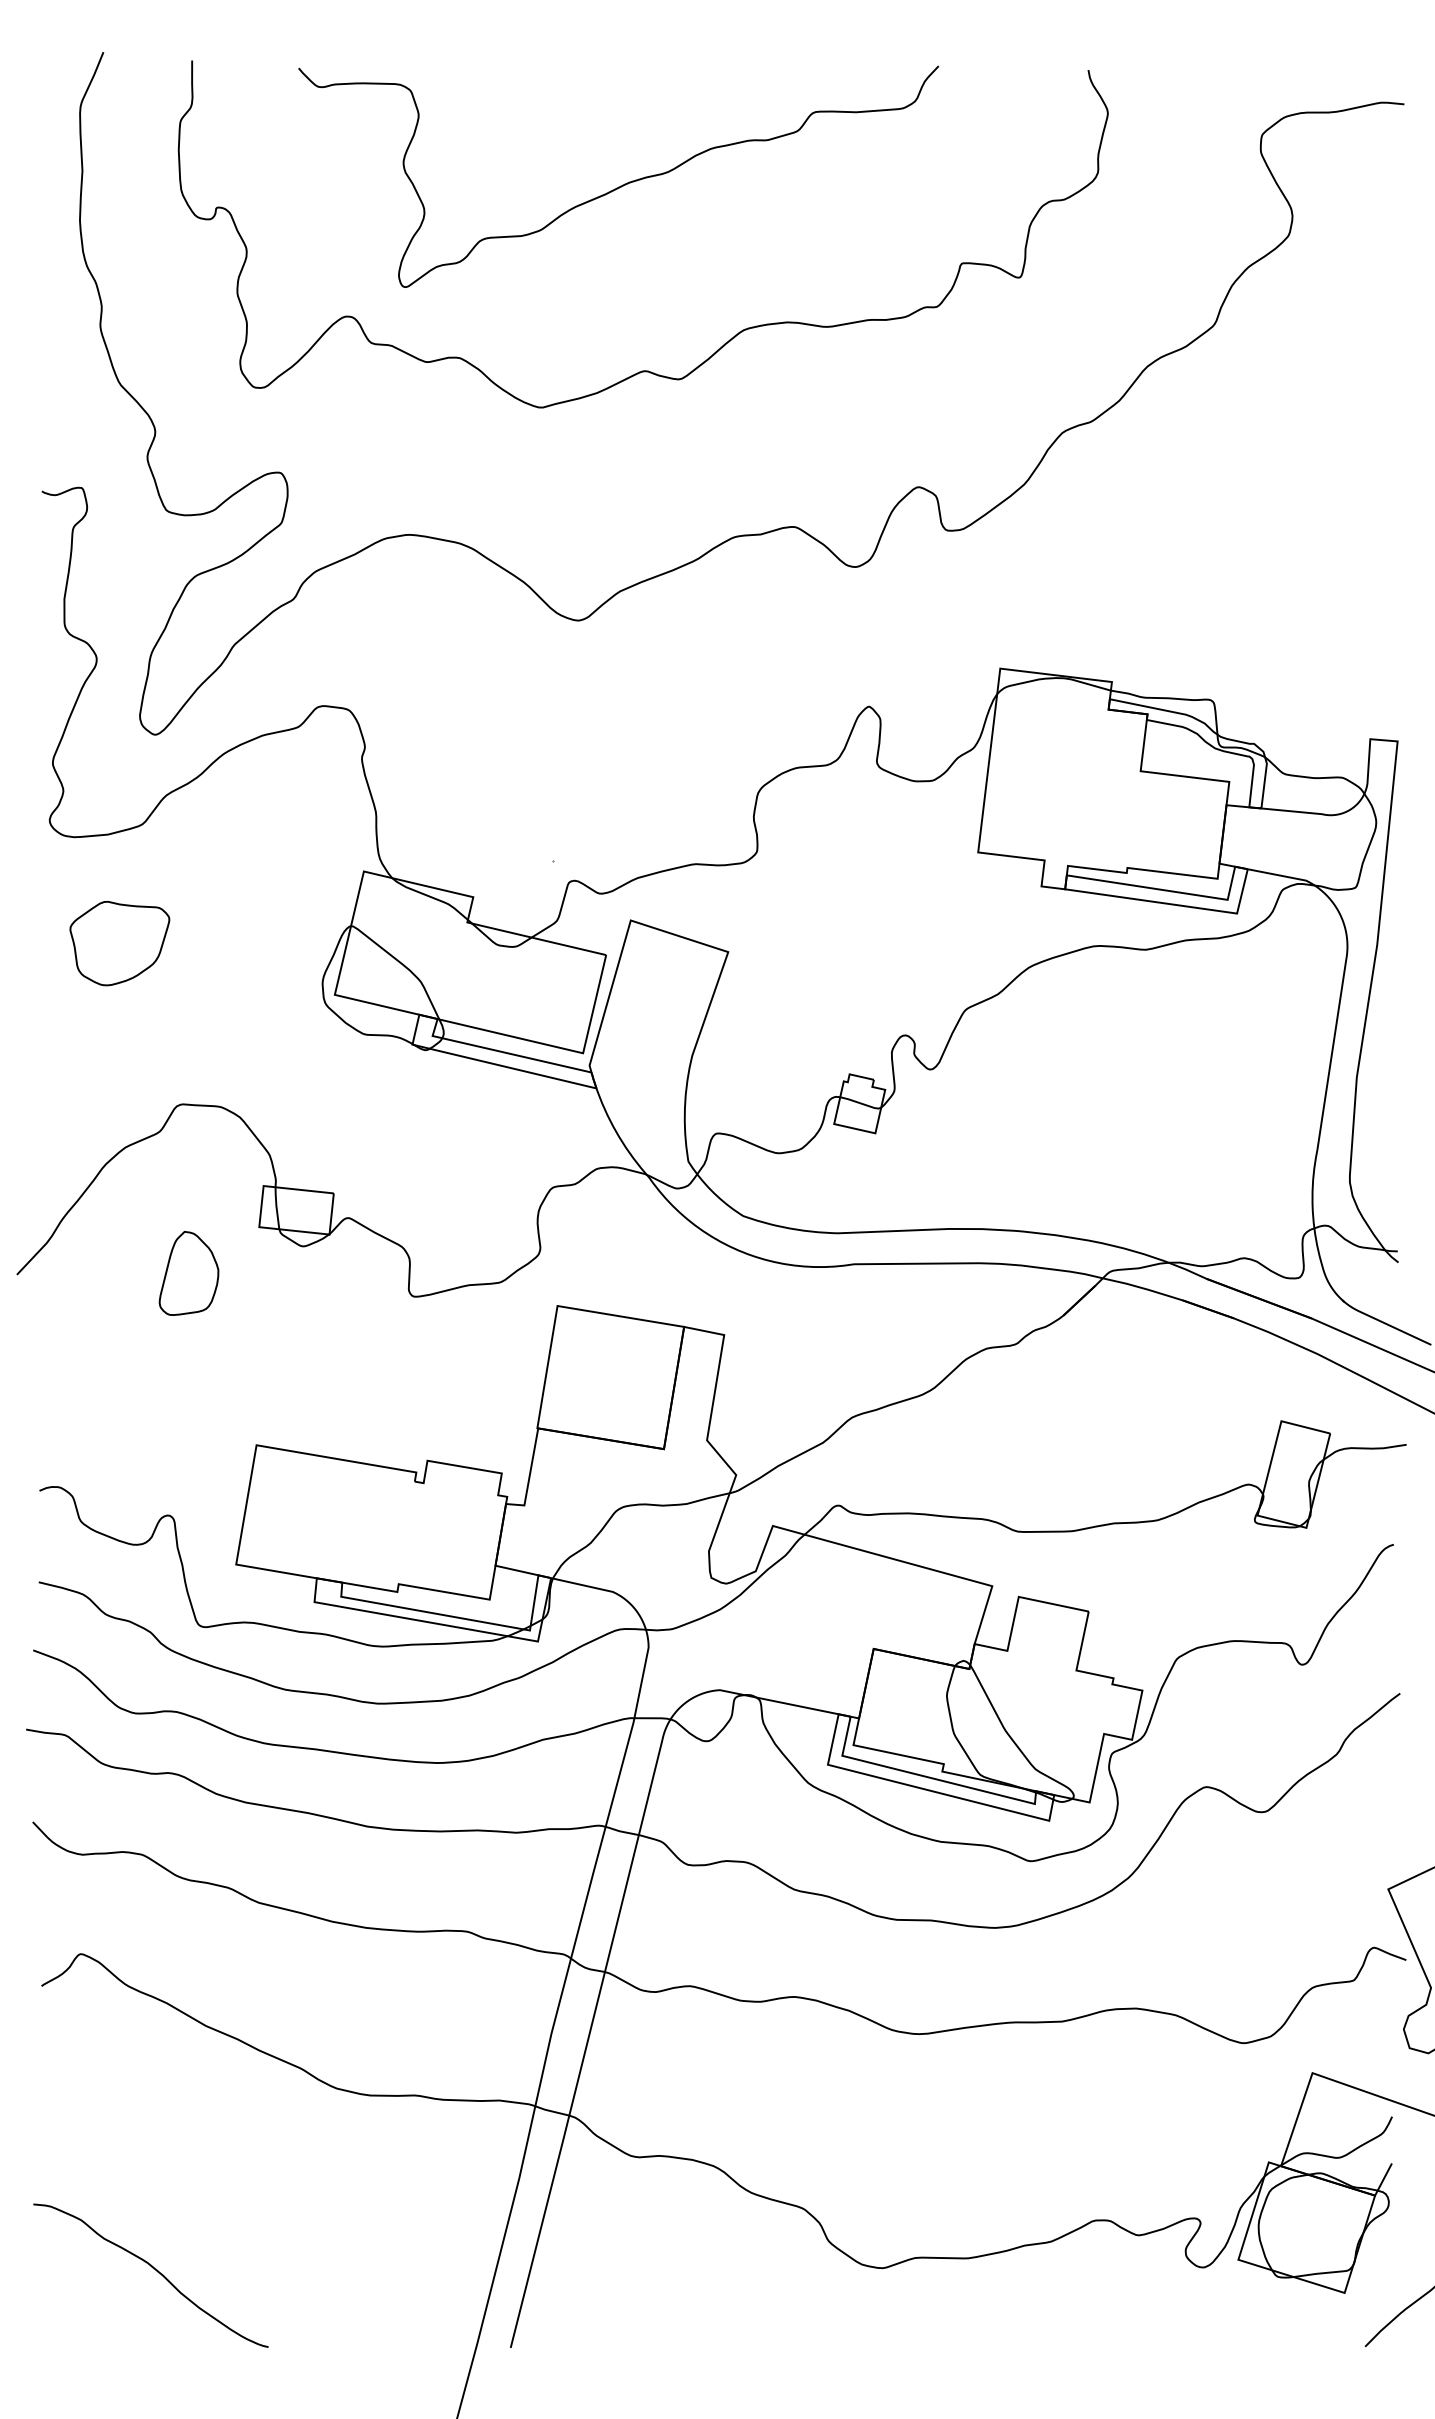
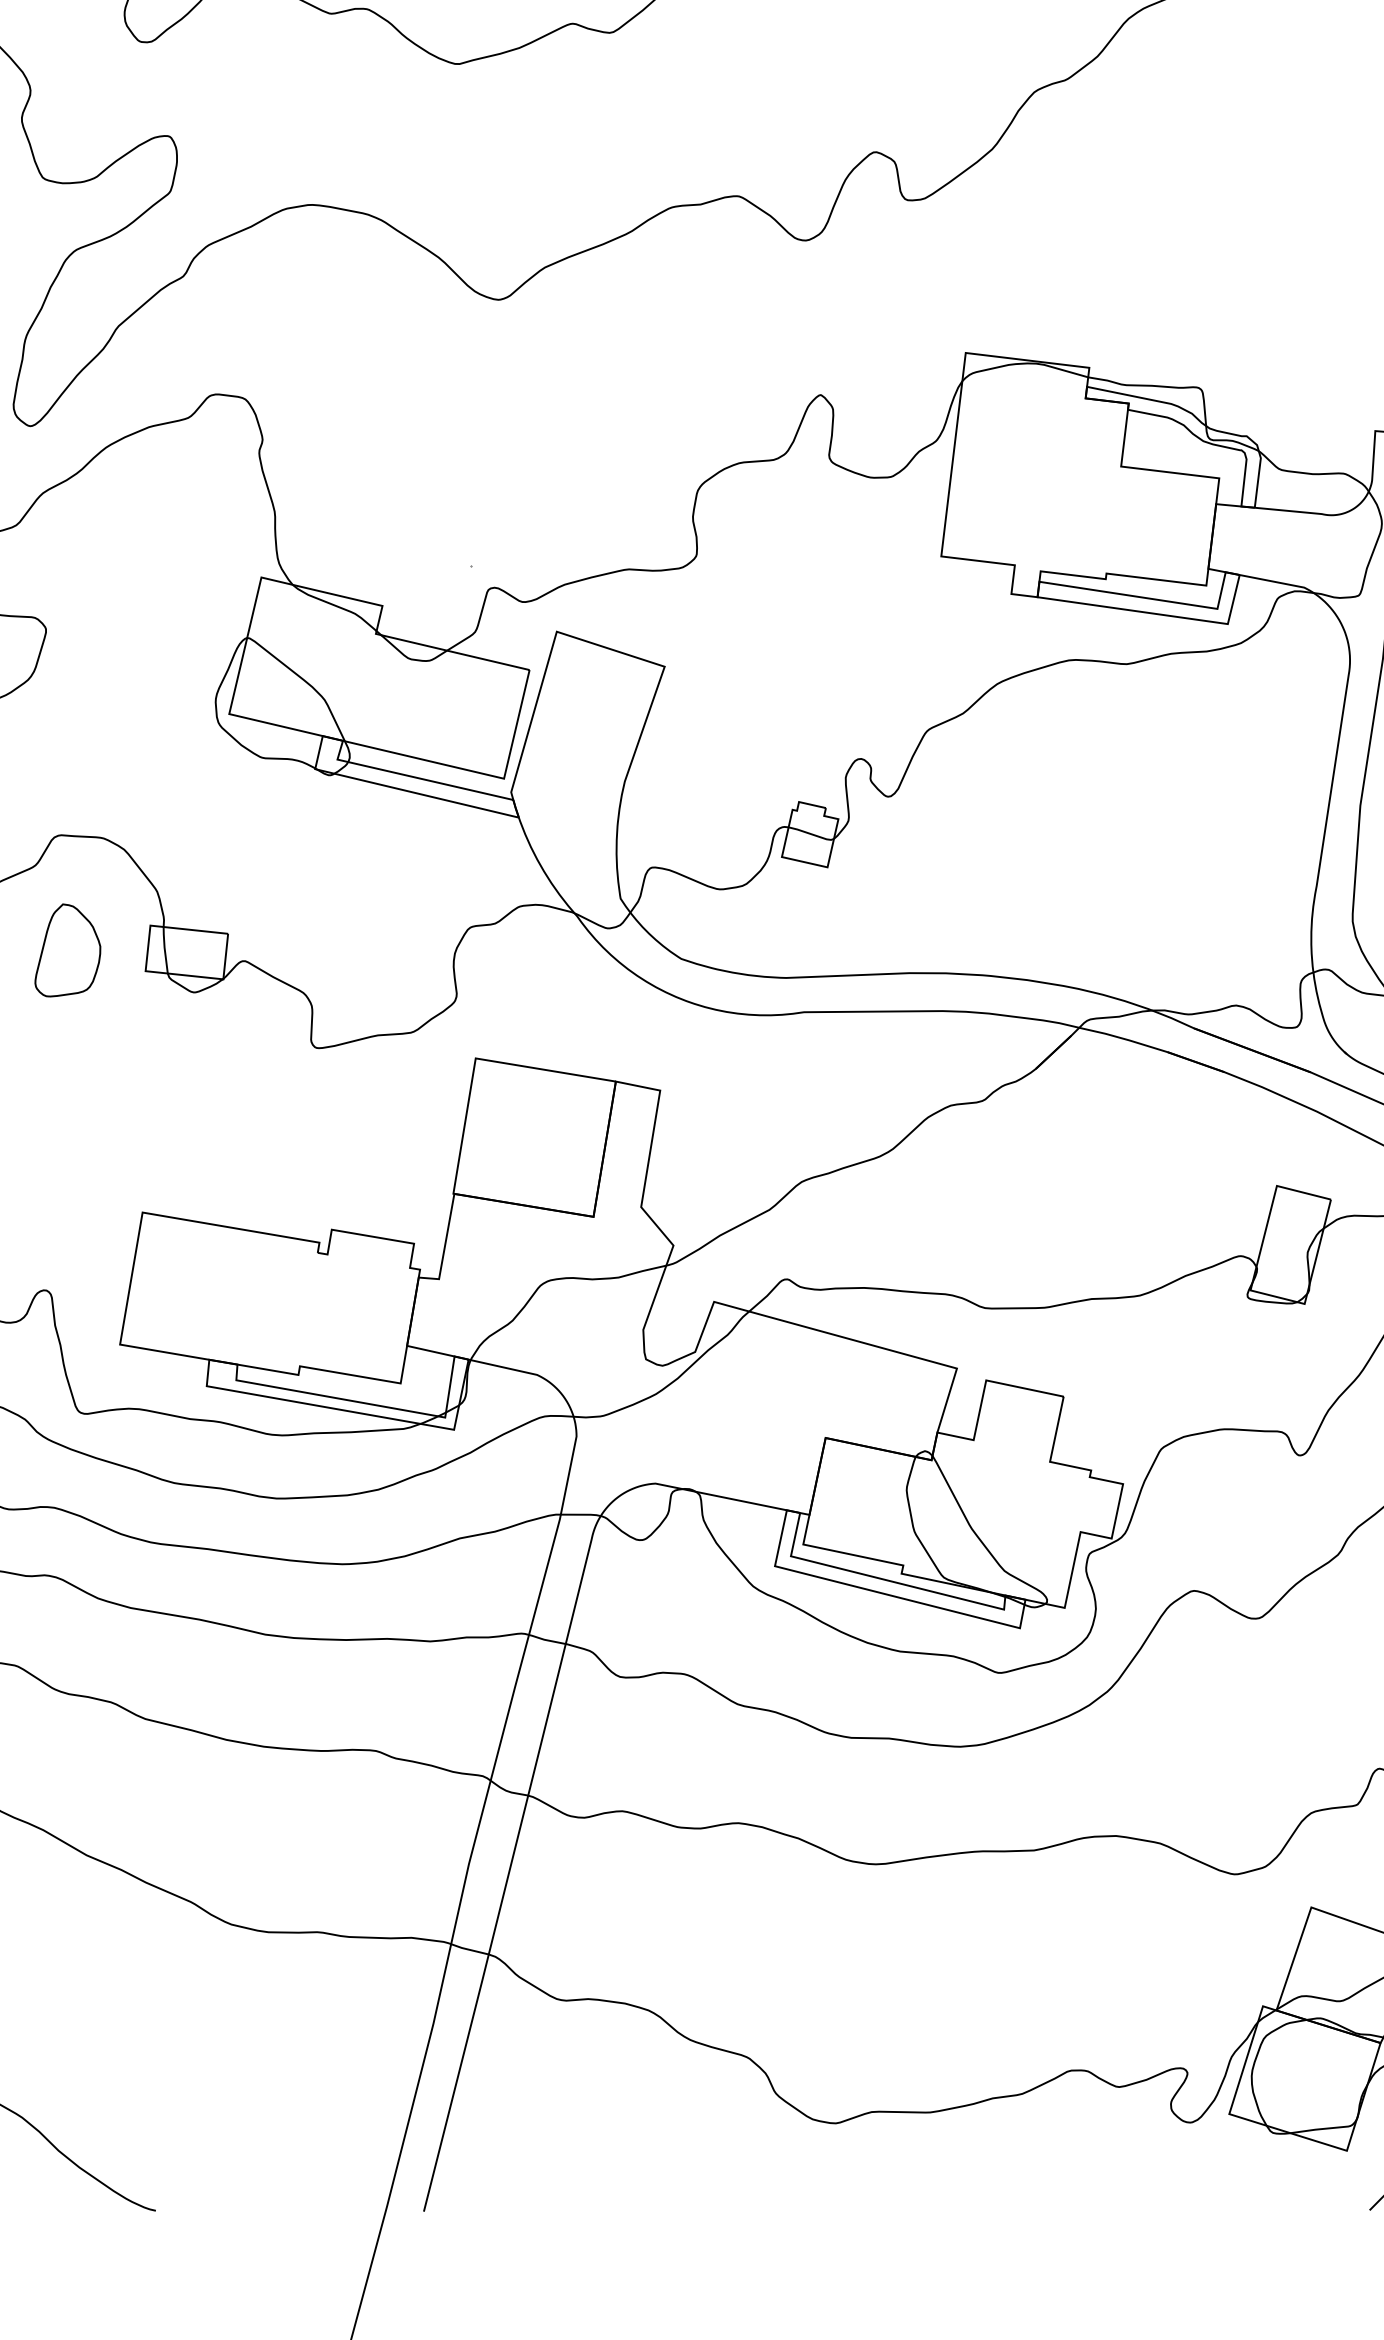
part: (188, 1272) -> (67, 949), moved

